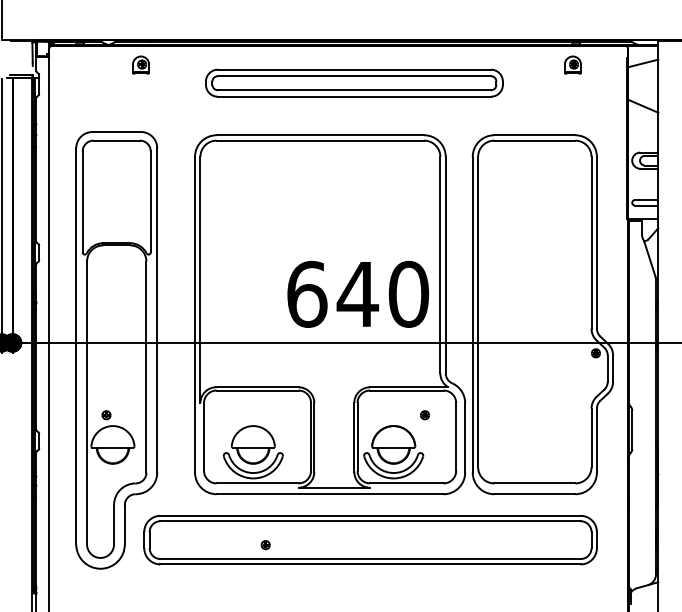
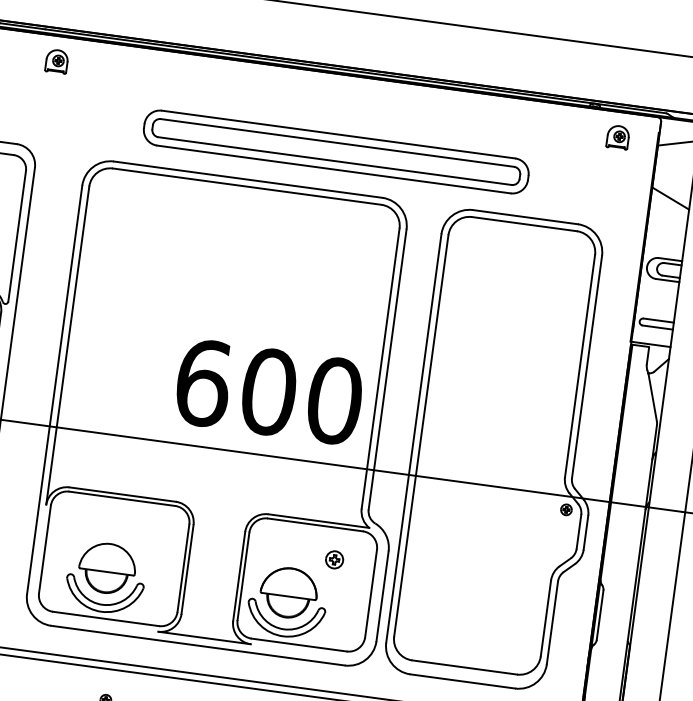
part: (140, 64) -> (56, 60), moved
part: (572, 64) -> (617, 136), moved
part: (354, 82) -> (336, 151), moved
text: (357, 293) -> (268, 390), 640 -> 600
part: (424, 415) -> (333, 560), size x1.6

